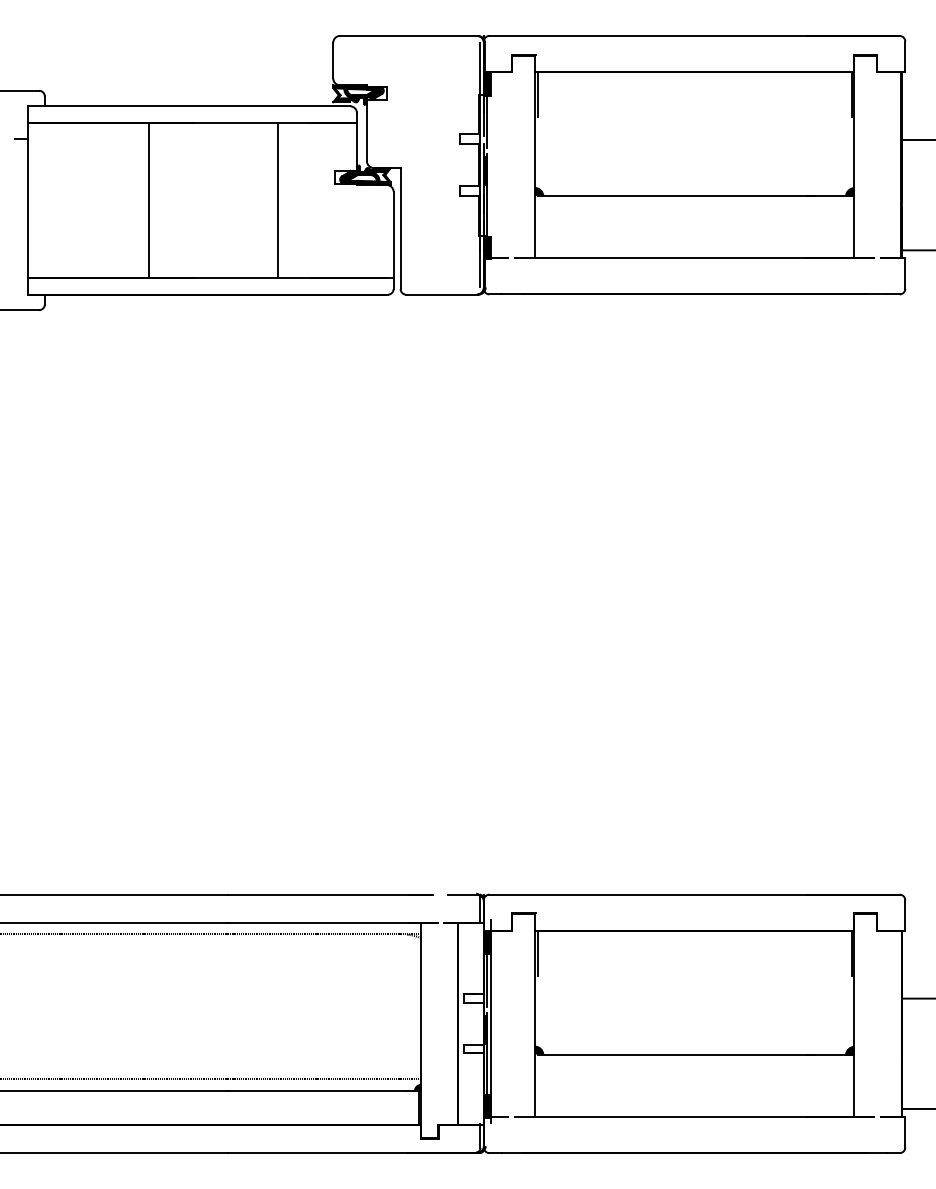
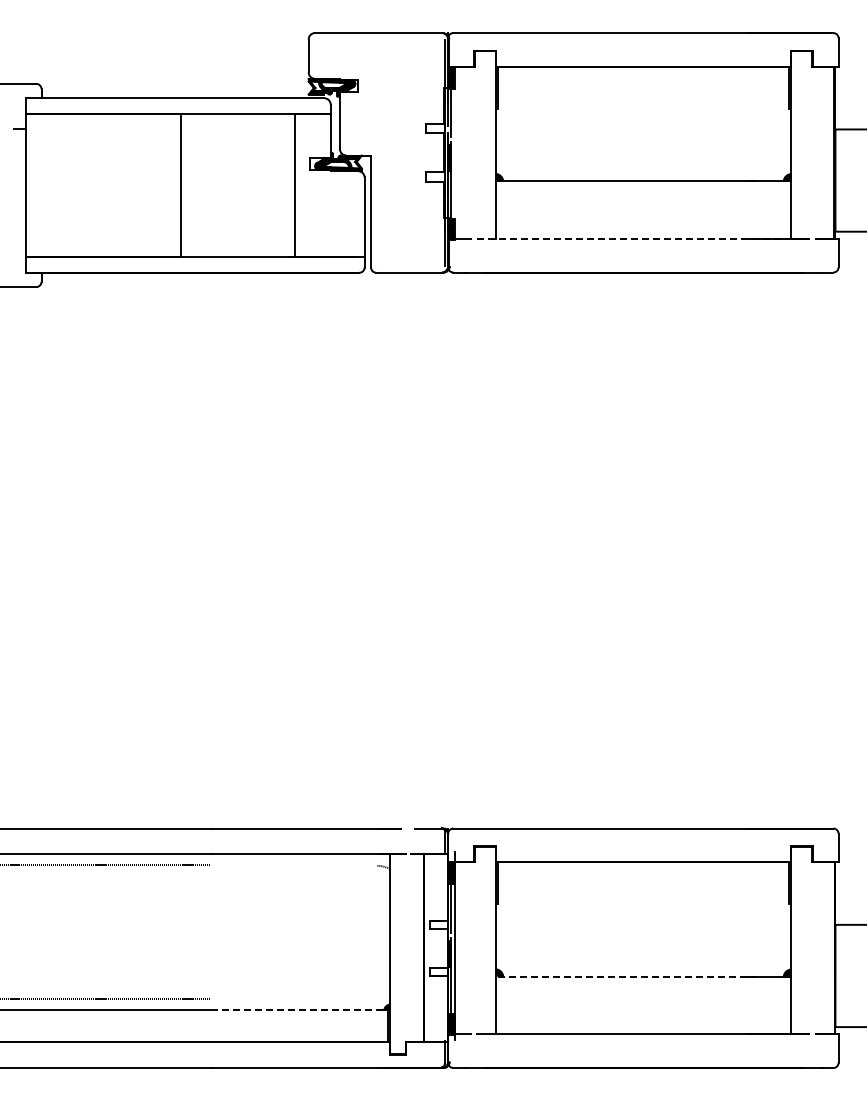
line: (148, 200) -> (180, 185), moved
line: (278, 200) -> (294, 185), moved
line: (684, 257) -> (634, 238), solid -> dashed
line: (324, 934) -> (300, 865), removed
line: (676, 1054) -> (626, 976), solid -> dashed
line: (324, 1079) -> (300, 999), removed
line: (322, 1091) -> (298, 1010), solid -> dashed

